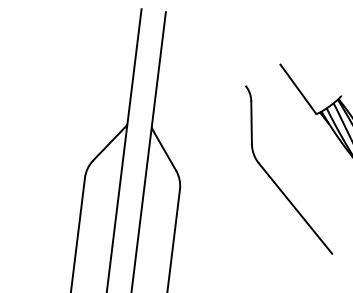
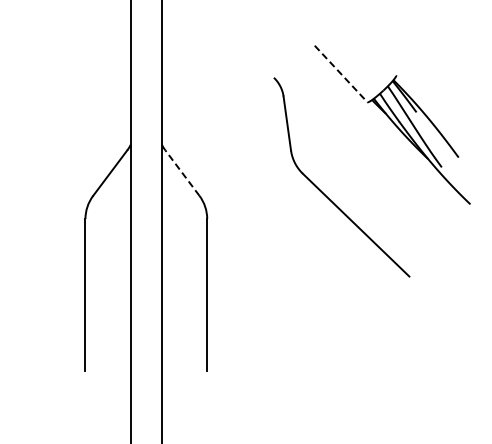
line: (298, 88) -> (341, 73), solid -> dashed
line: (165, 150) -> (182, 172), solid -> dashed

